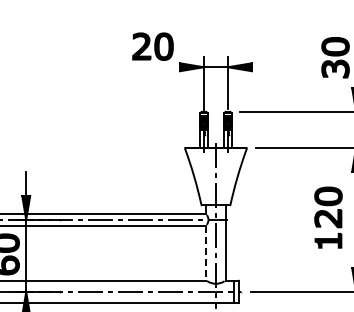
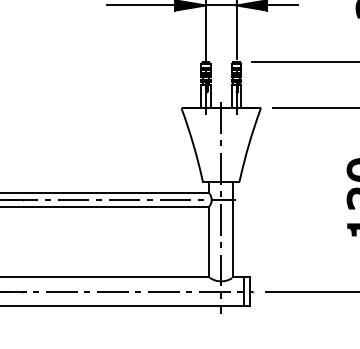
line: (152, 67) -> (140, 5), added
line: (263, 67) -> (281, 5), added
line: (206, 253) -> (209, 242), dashed -> solid

